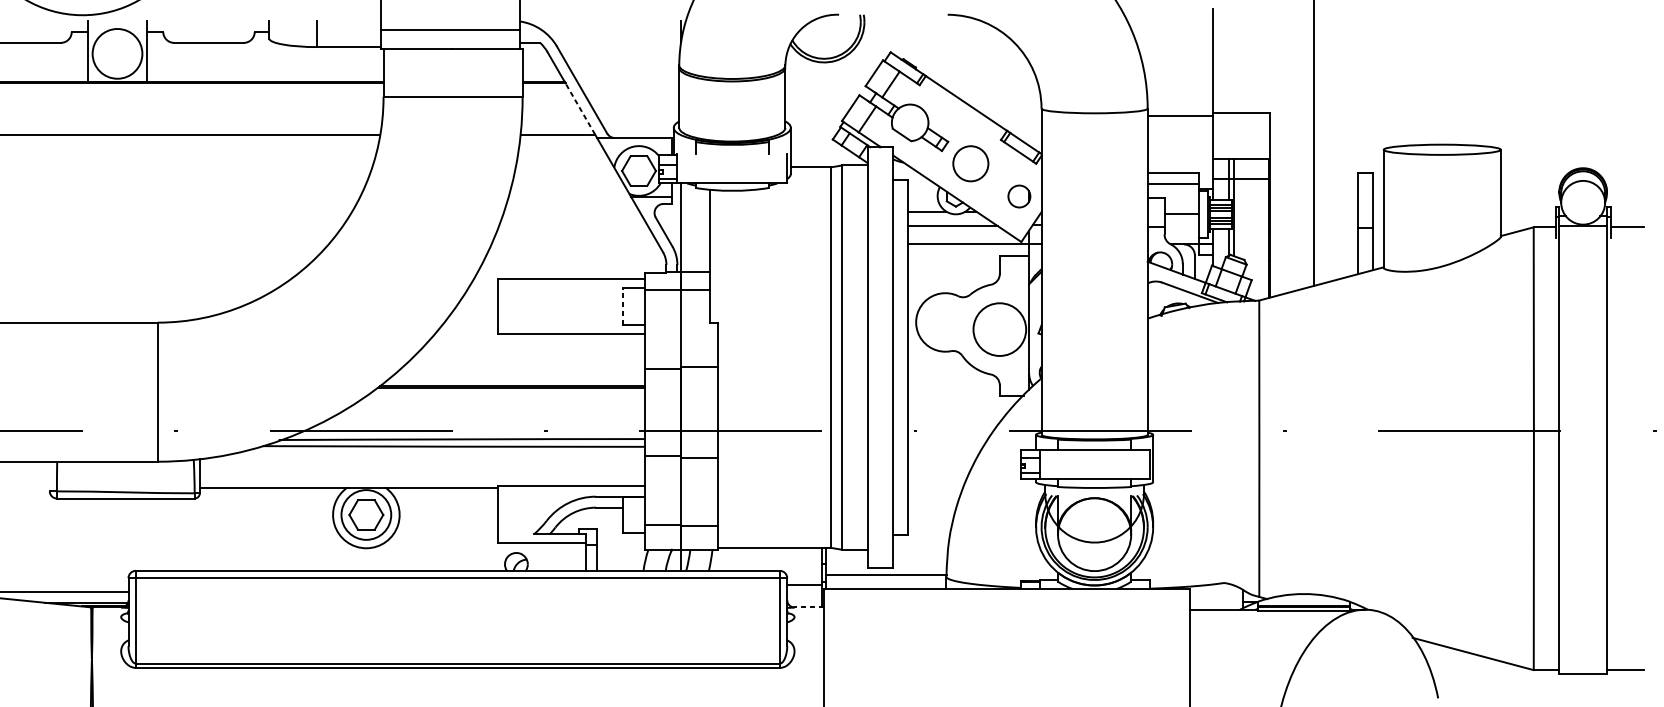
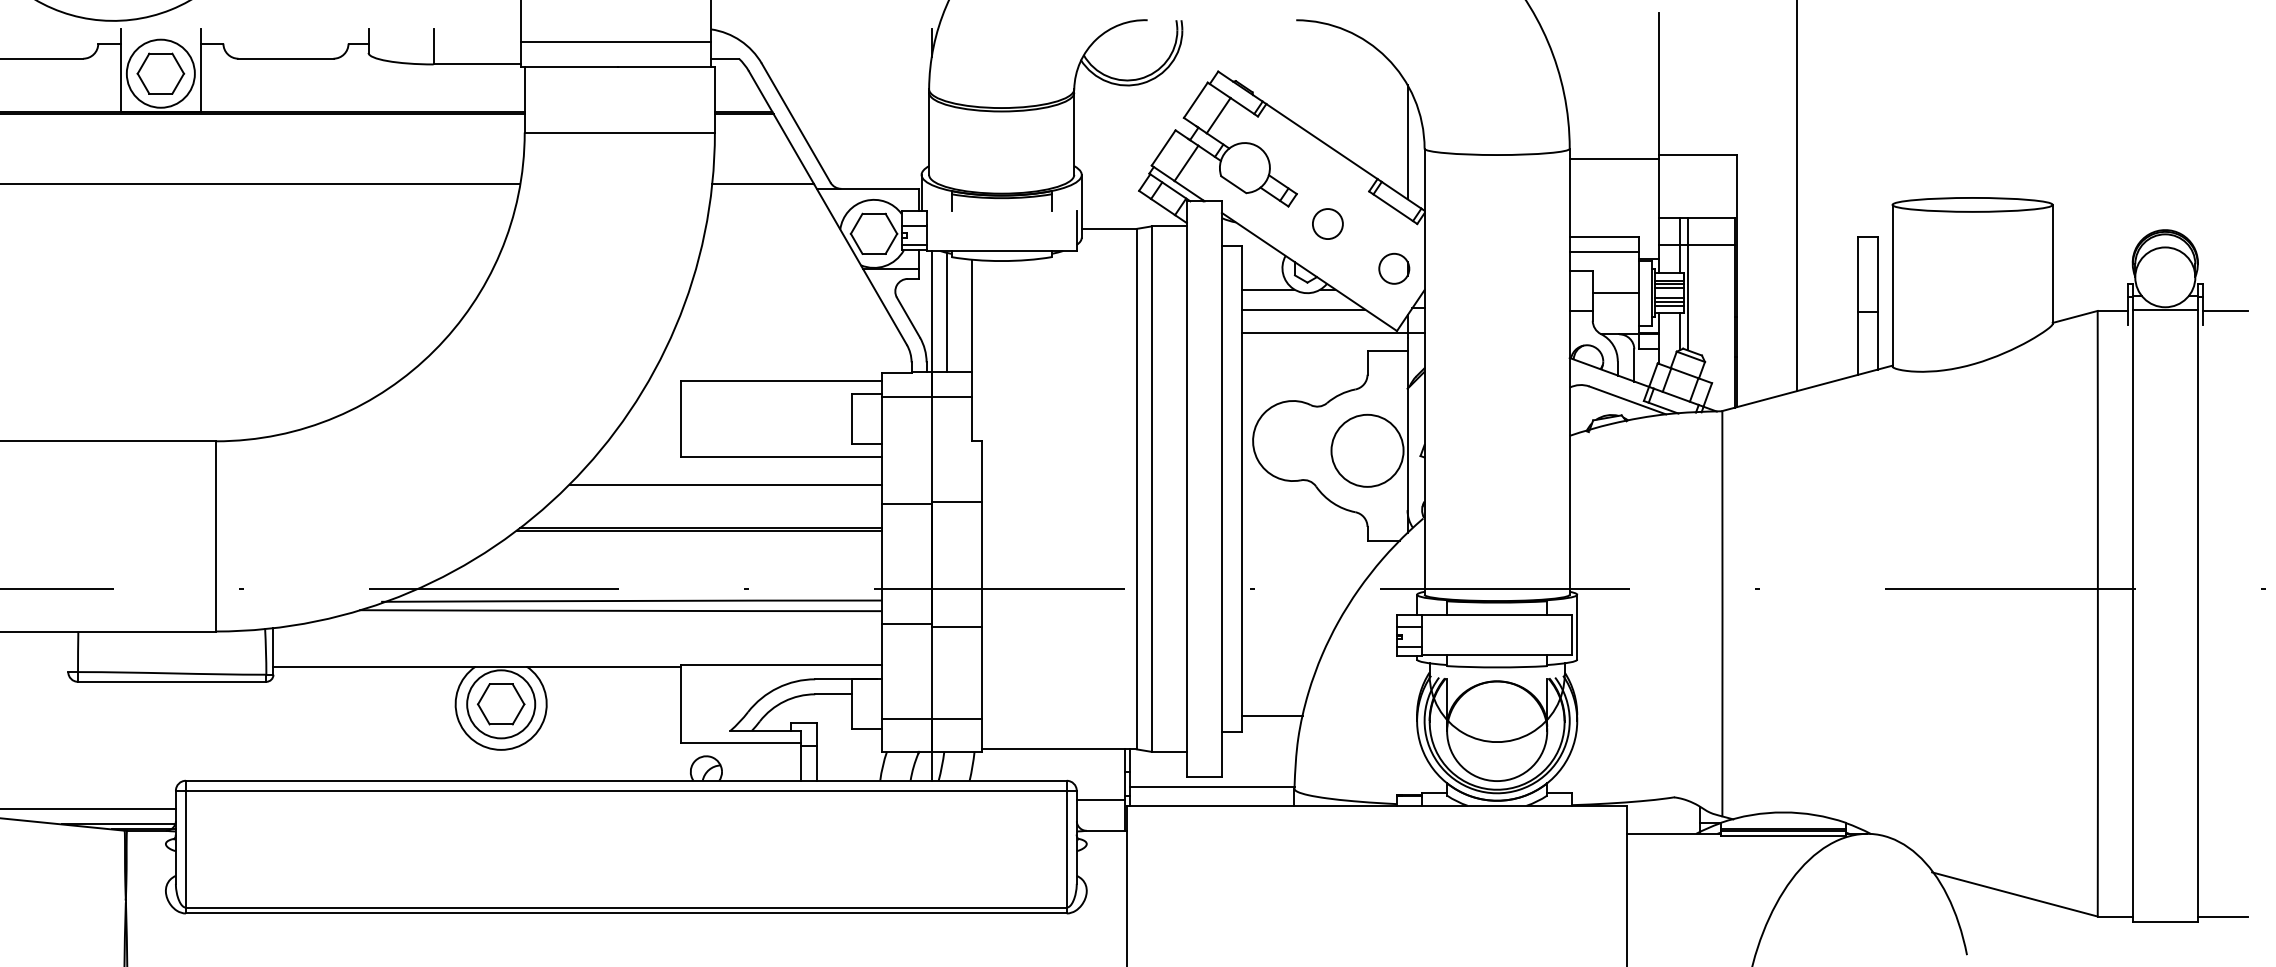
part: (117, 53) -> (160, 73), added
line: (1029, 104) -> (1407, 142), added
line: (580, 108) -> (793, 148), dashed -> solid
circle: (970, 164) -> (1327, 224), size x0.62
line: (691, 227) -> (946, 311), added
line: (622, 305) -> (851, 418), dashed -> solid
line: (530, 354) -> (725, 484), added
line: (930, 523) -> (1272, 715), added
line: (808, 607) -> (1106, 830), dashed -> solid

